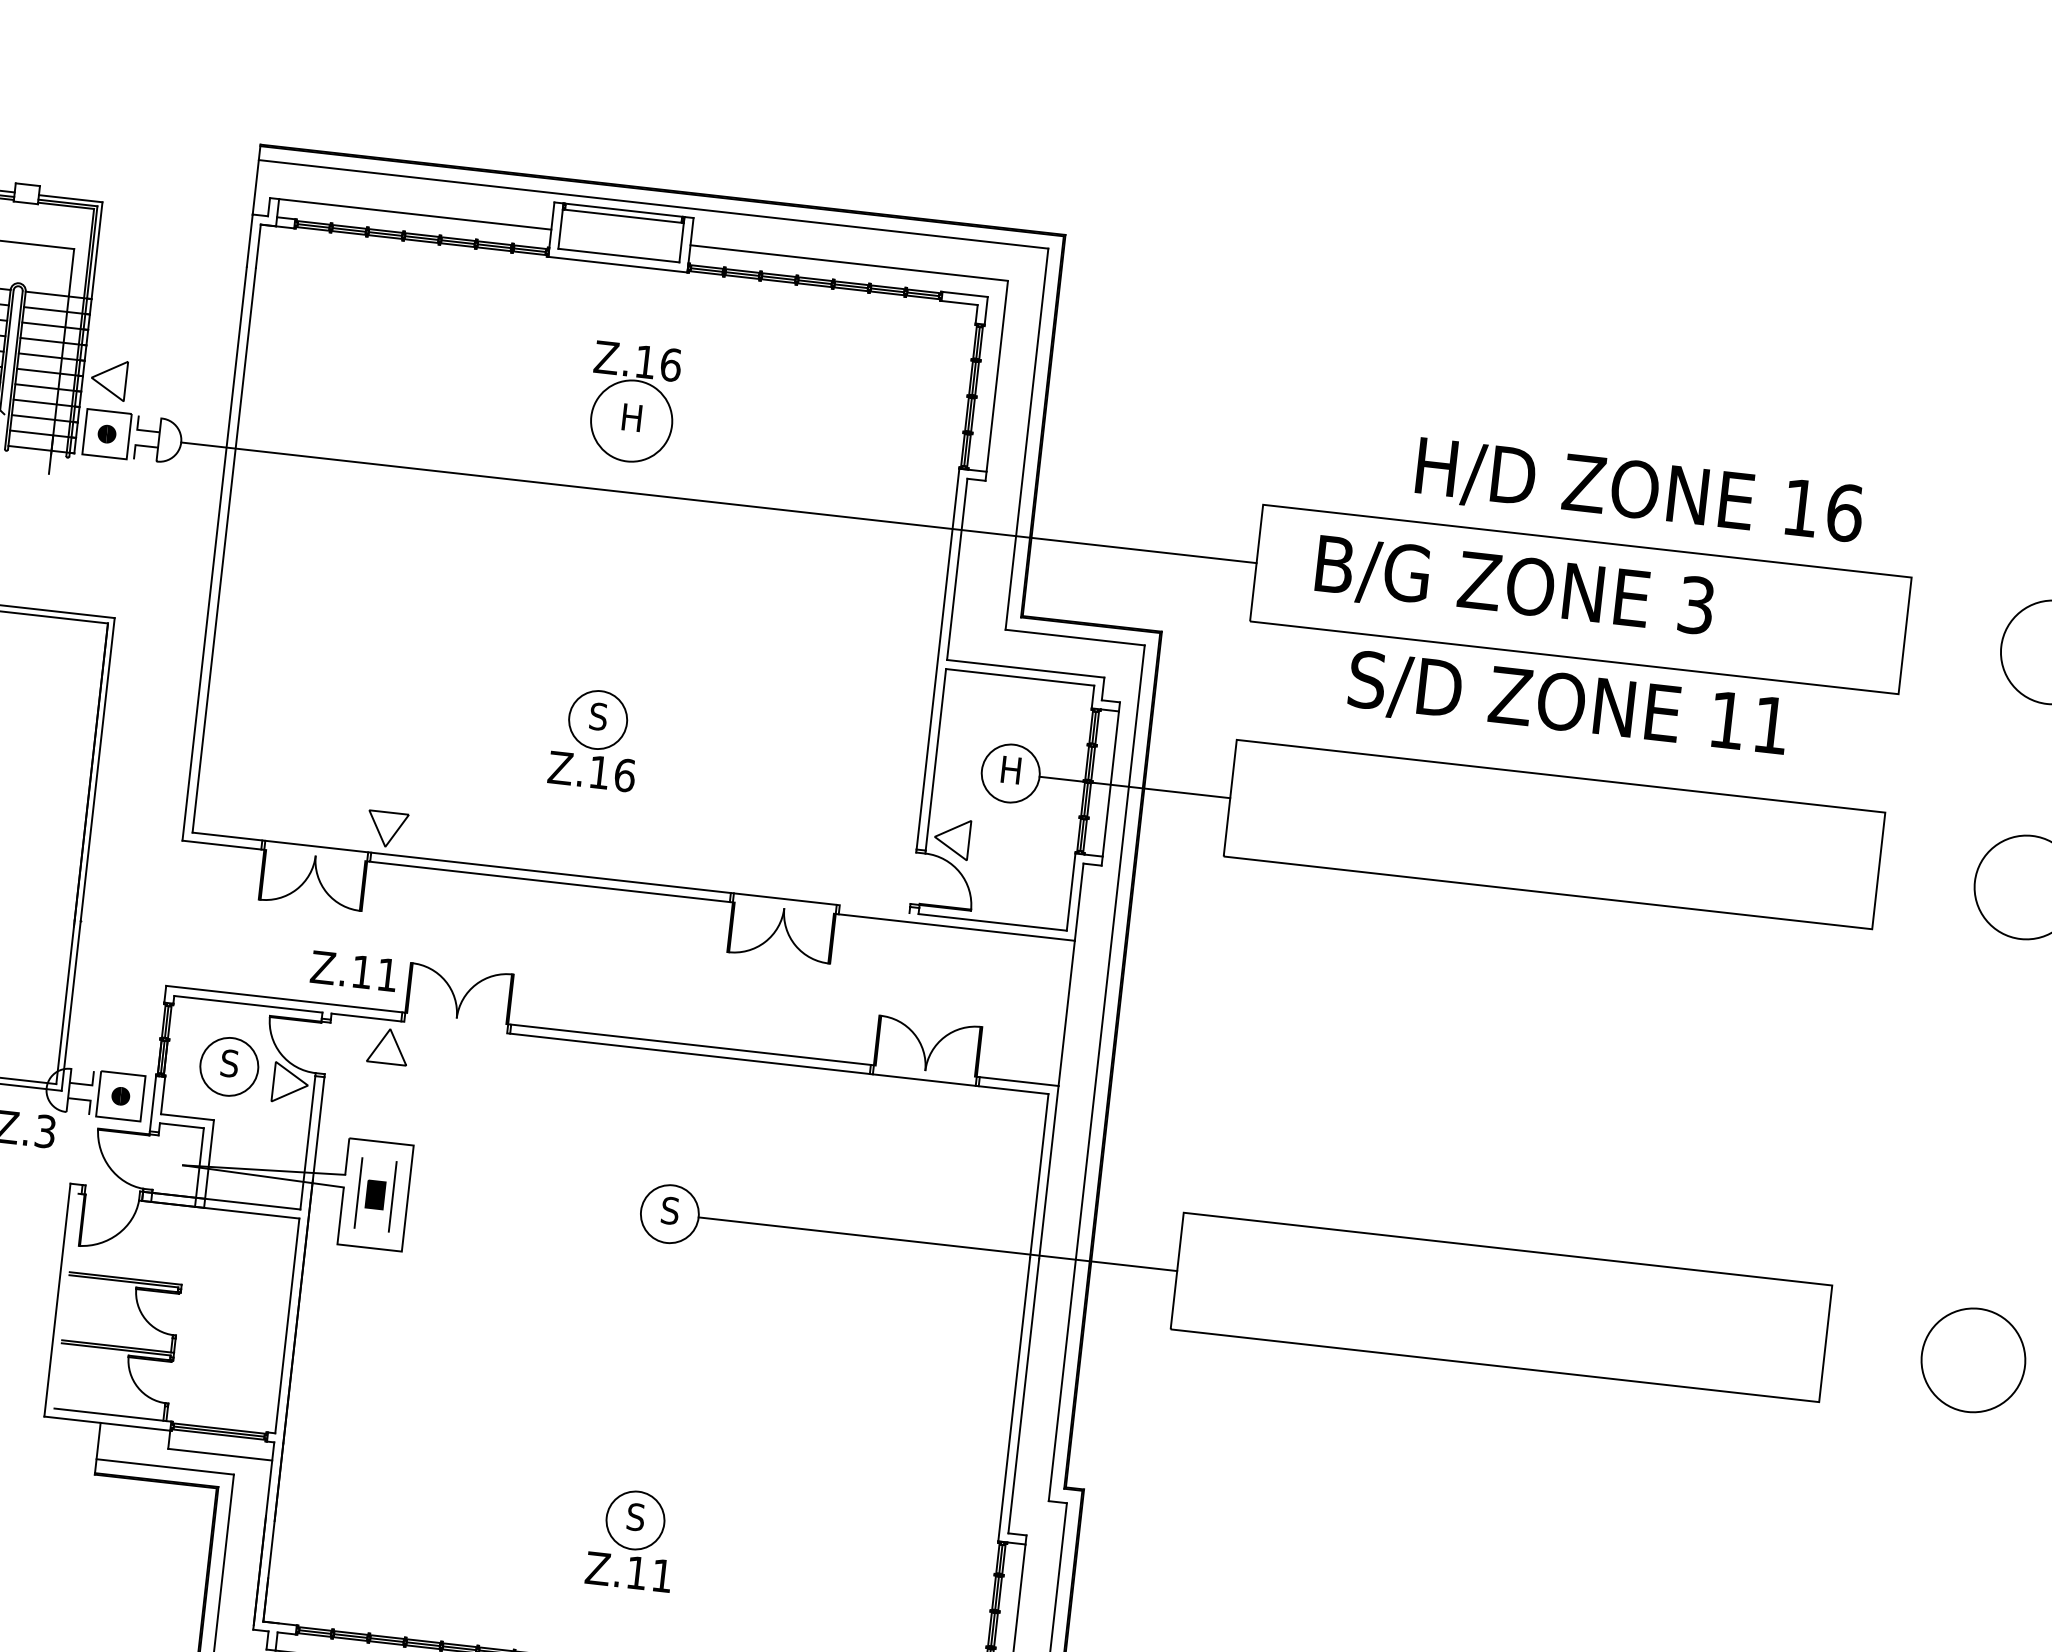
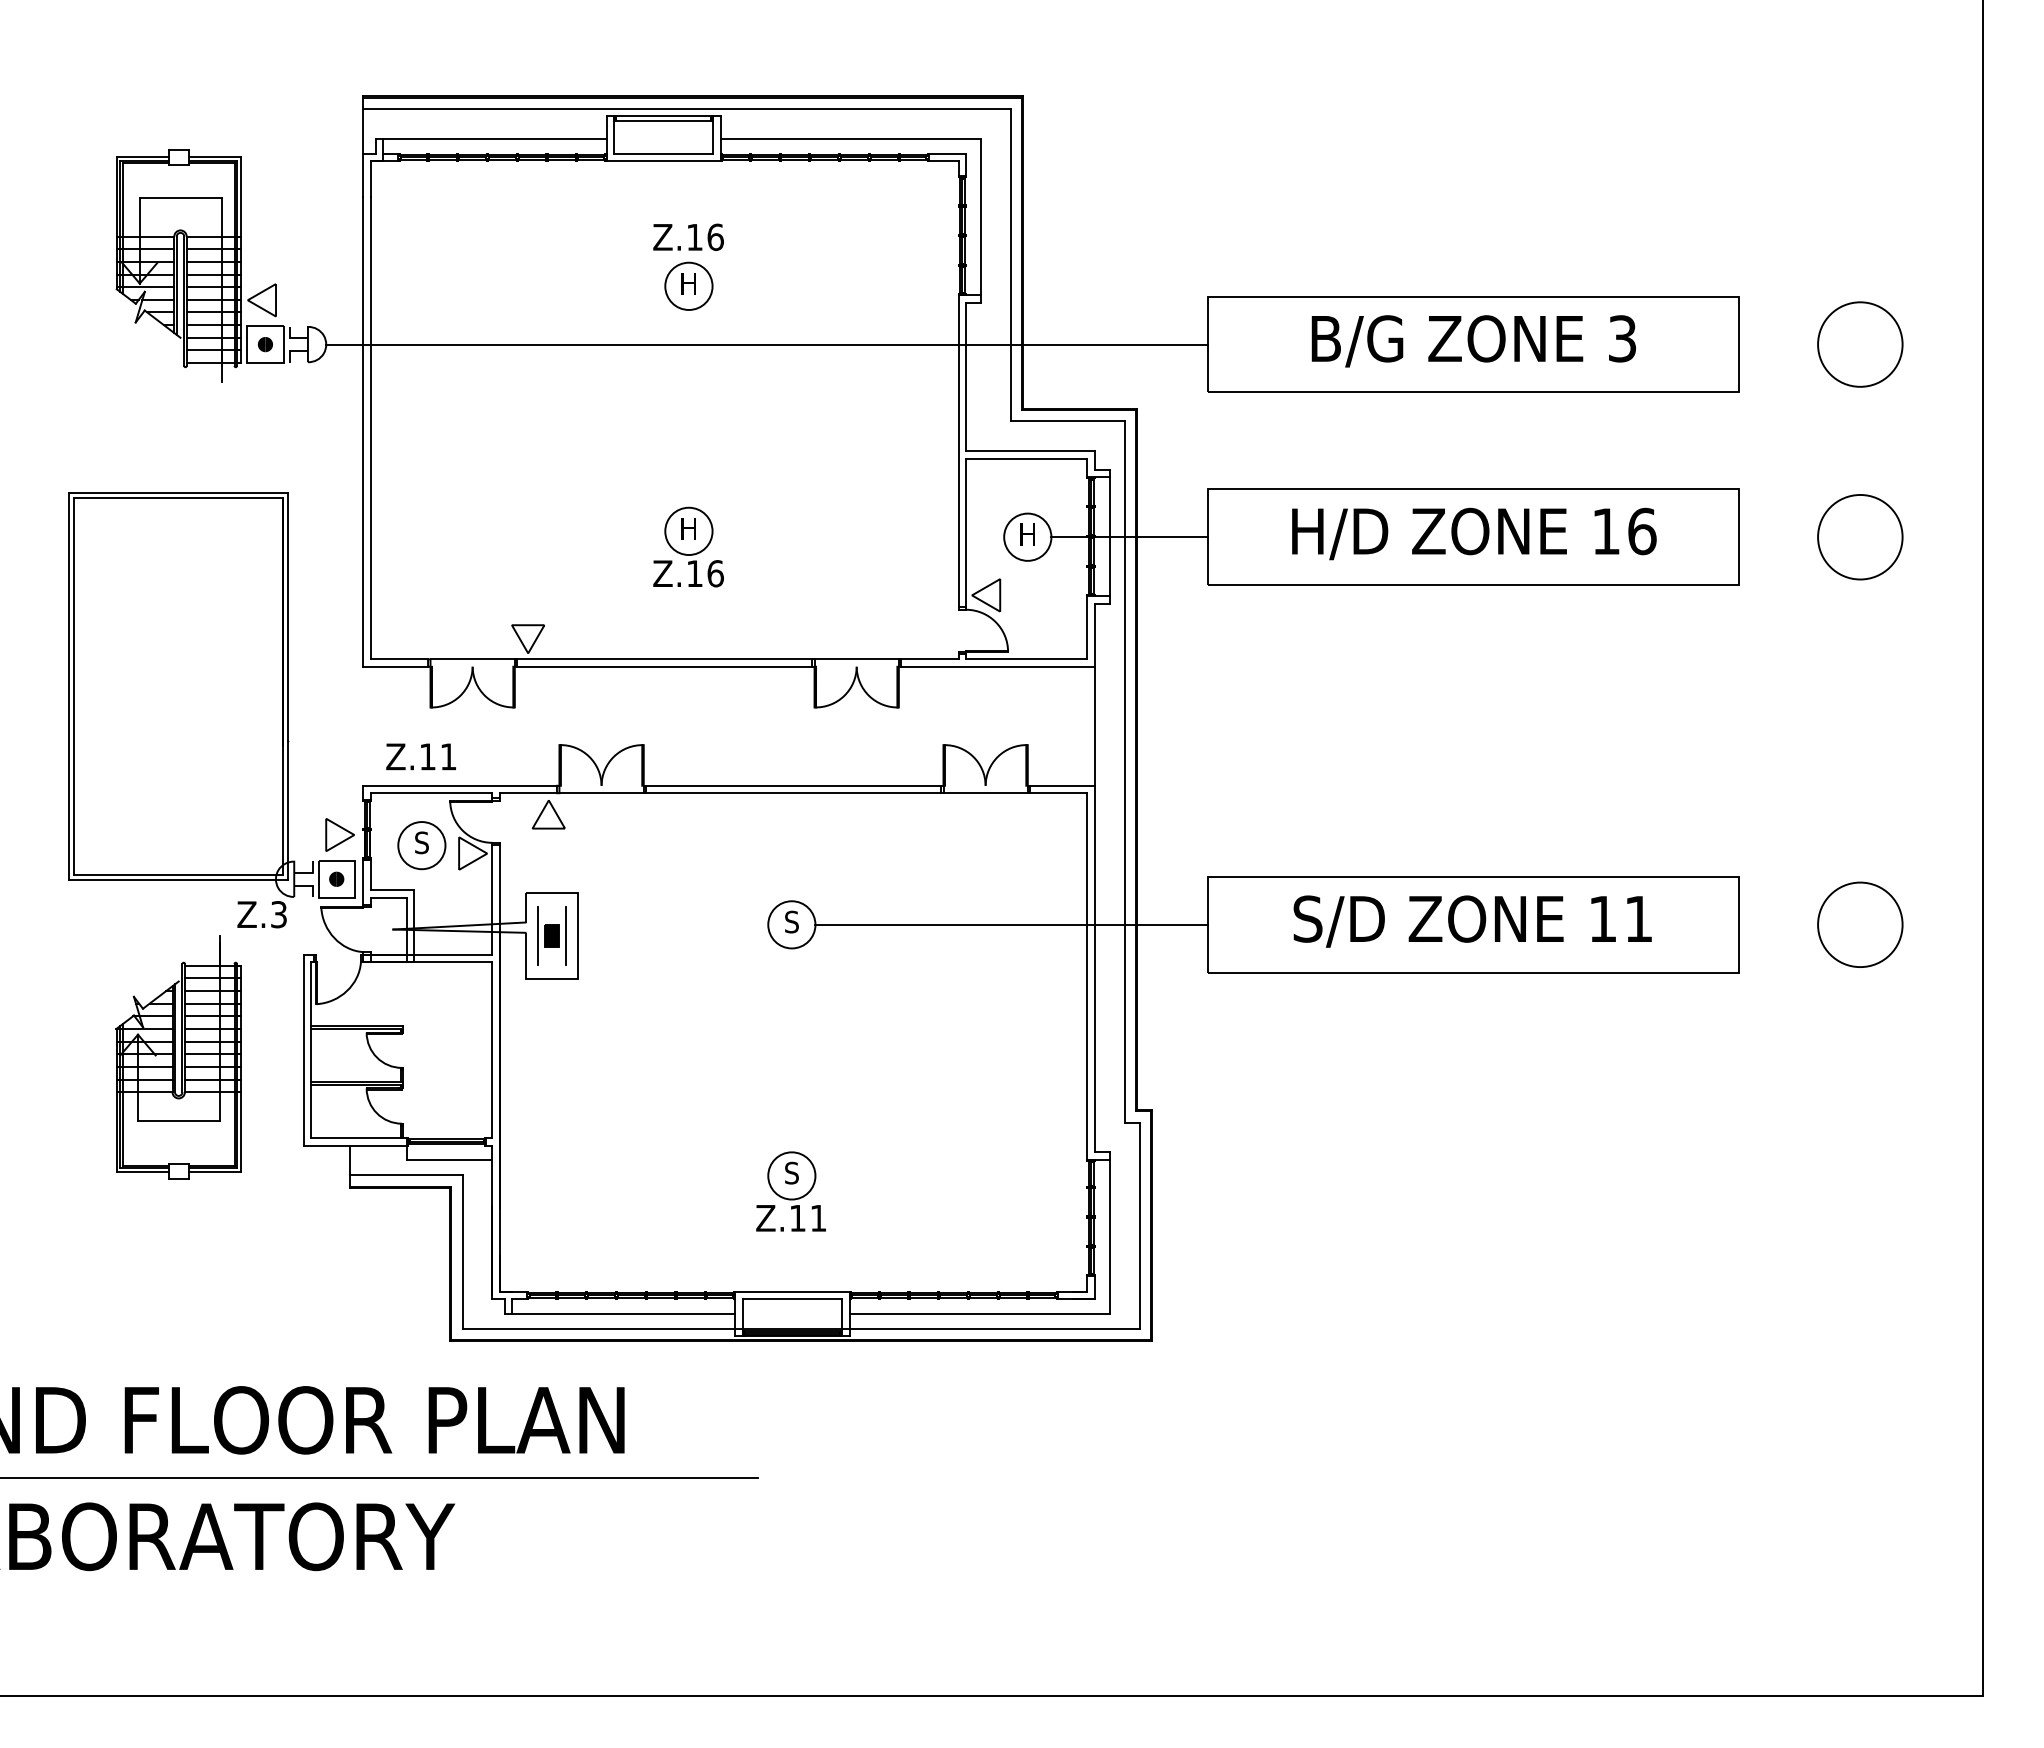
circle: (631, 419) -> (688, 285), size x0.71
text: (1639, 492) -> (1474, 533), moved
text: (1514, 588) -> (1473, 341), moved
text: (1567, 705) -> (1472, 921), moved
text: (598, 716) -> (688, 528), S -> H
line: (874, 909) -> (929, 659), added
text: (353, 970) -> (420, 756), moved
line: (455, 1027) -> (601, 793), added
part: (130, 1042) -> (339, 834), added
line: (66, 1301) -> (311, 1050), added

